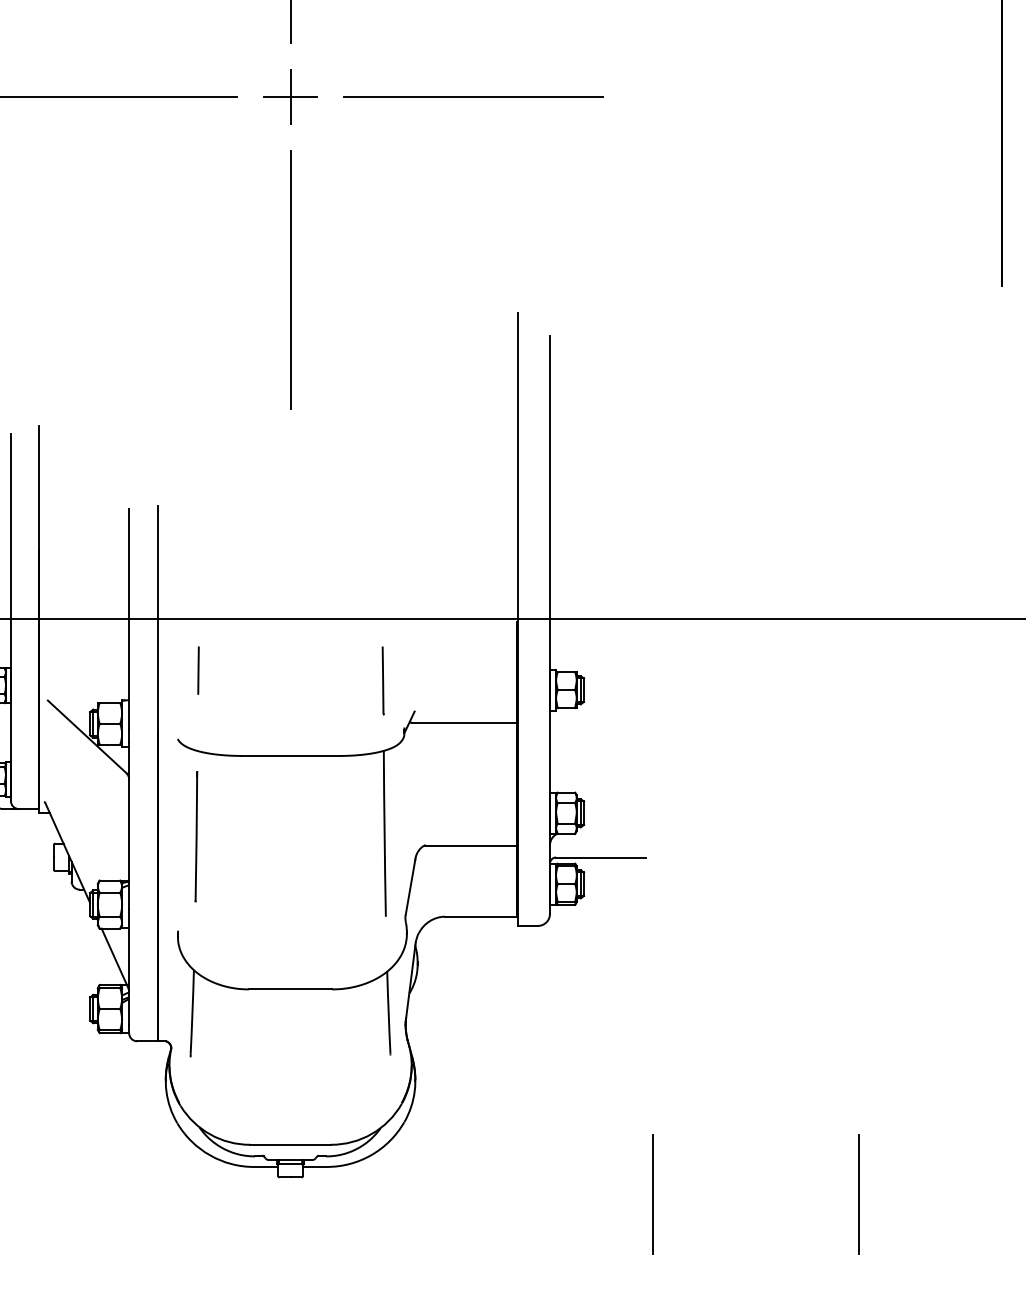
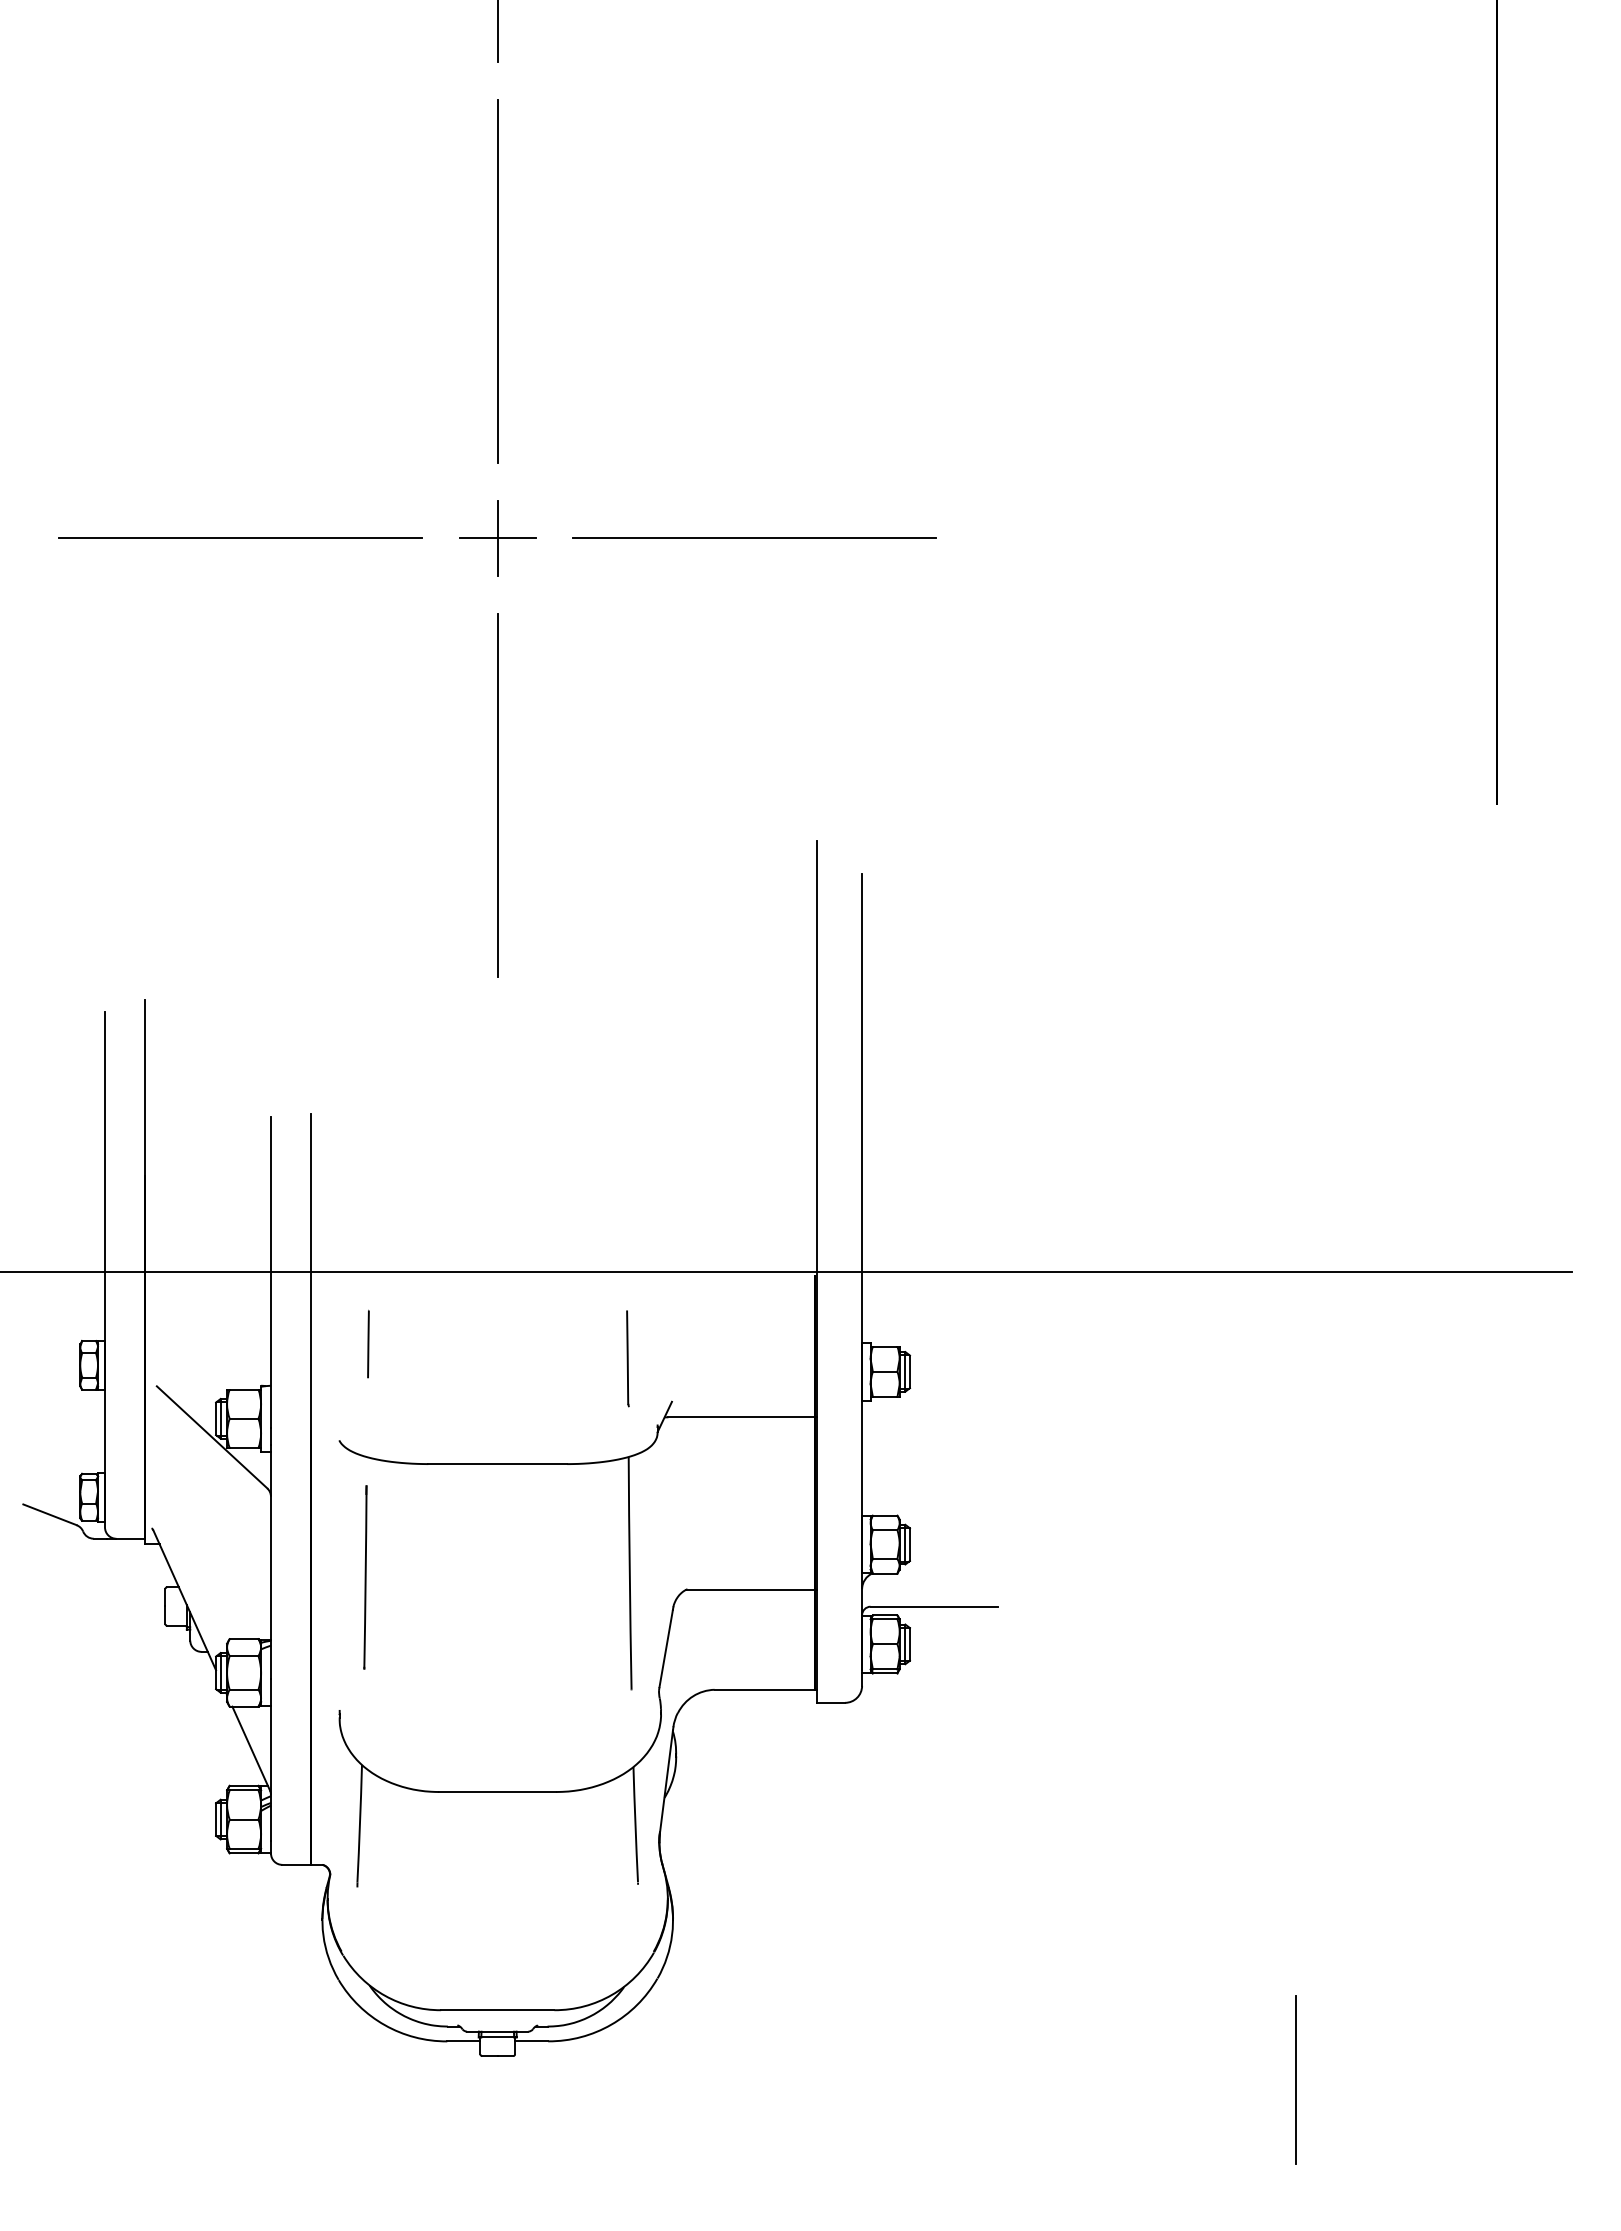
line: (652, 1194) -> (1005, 2079), removed

